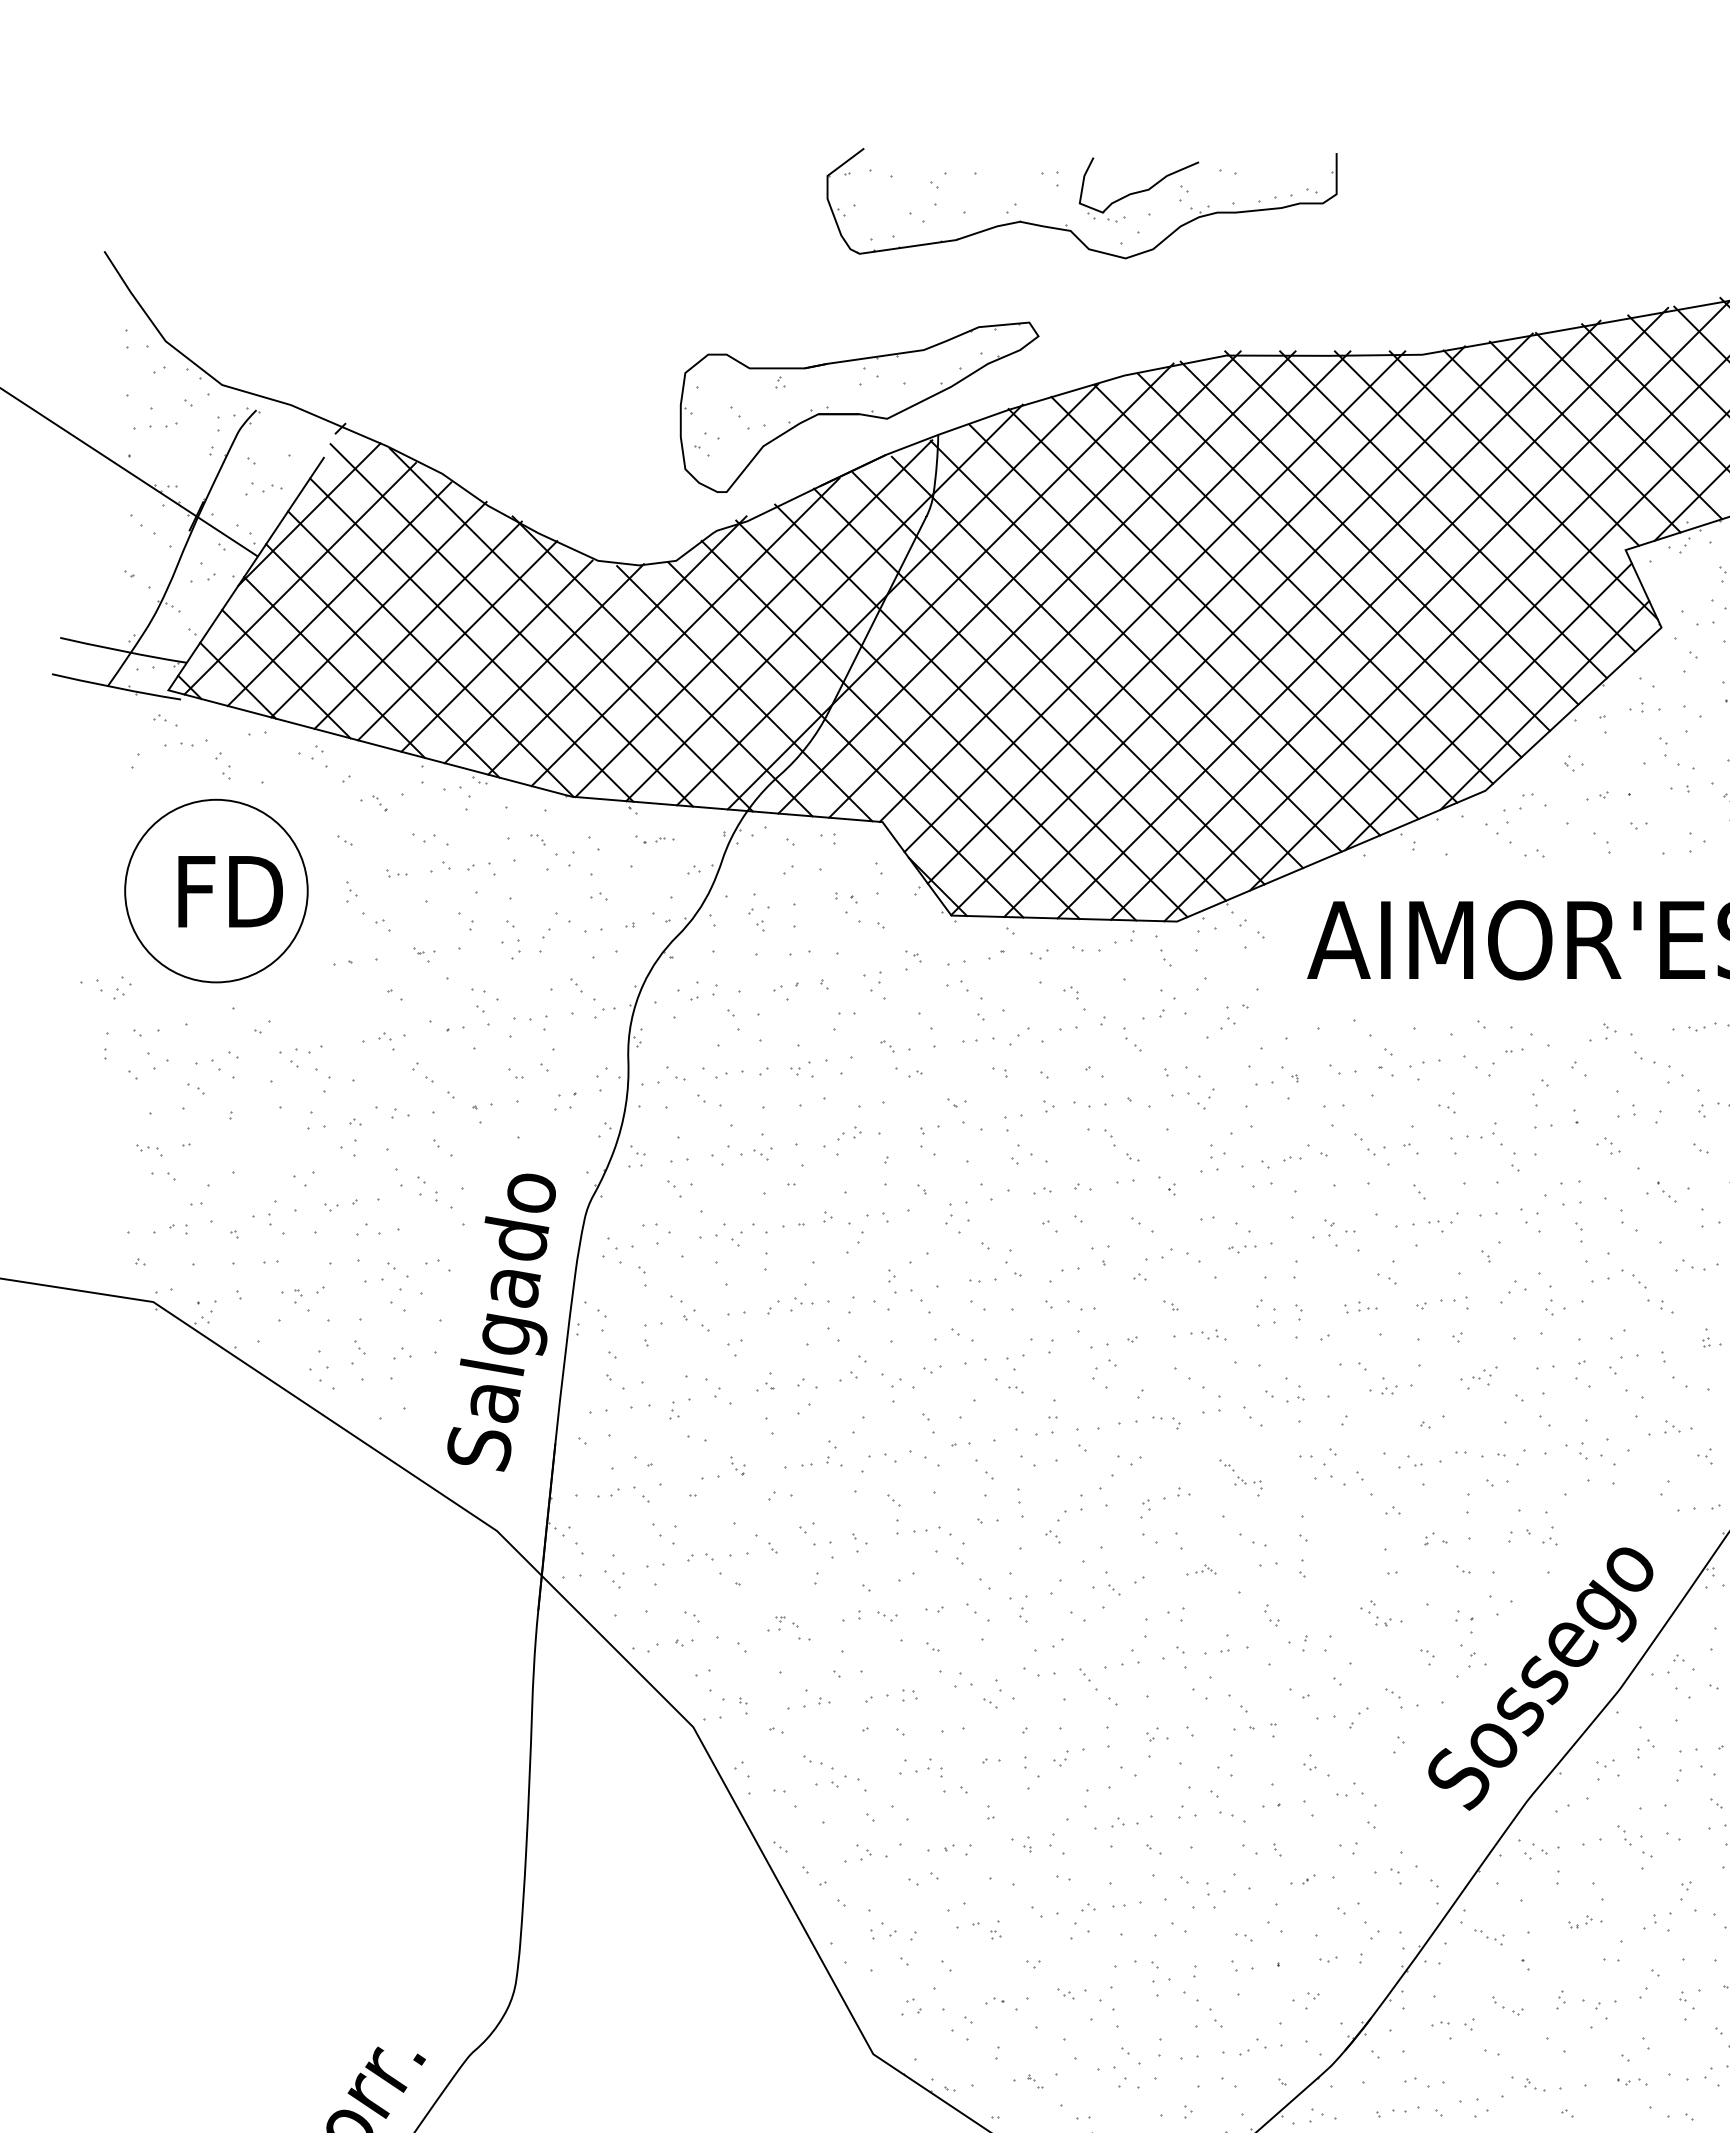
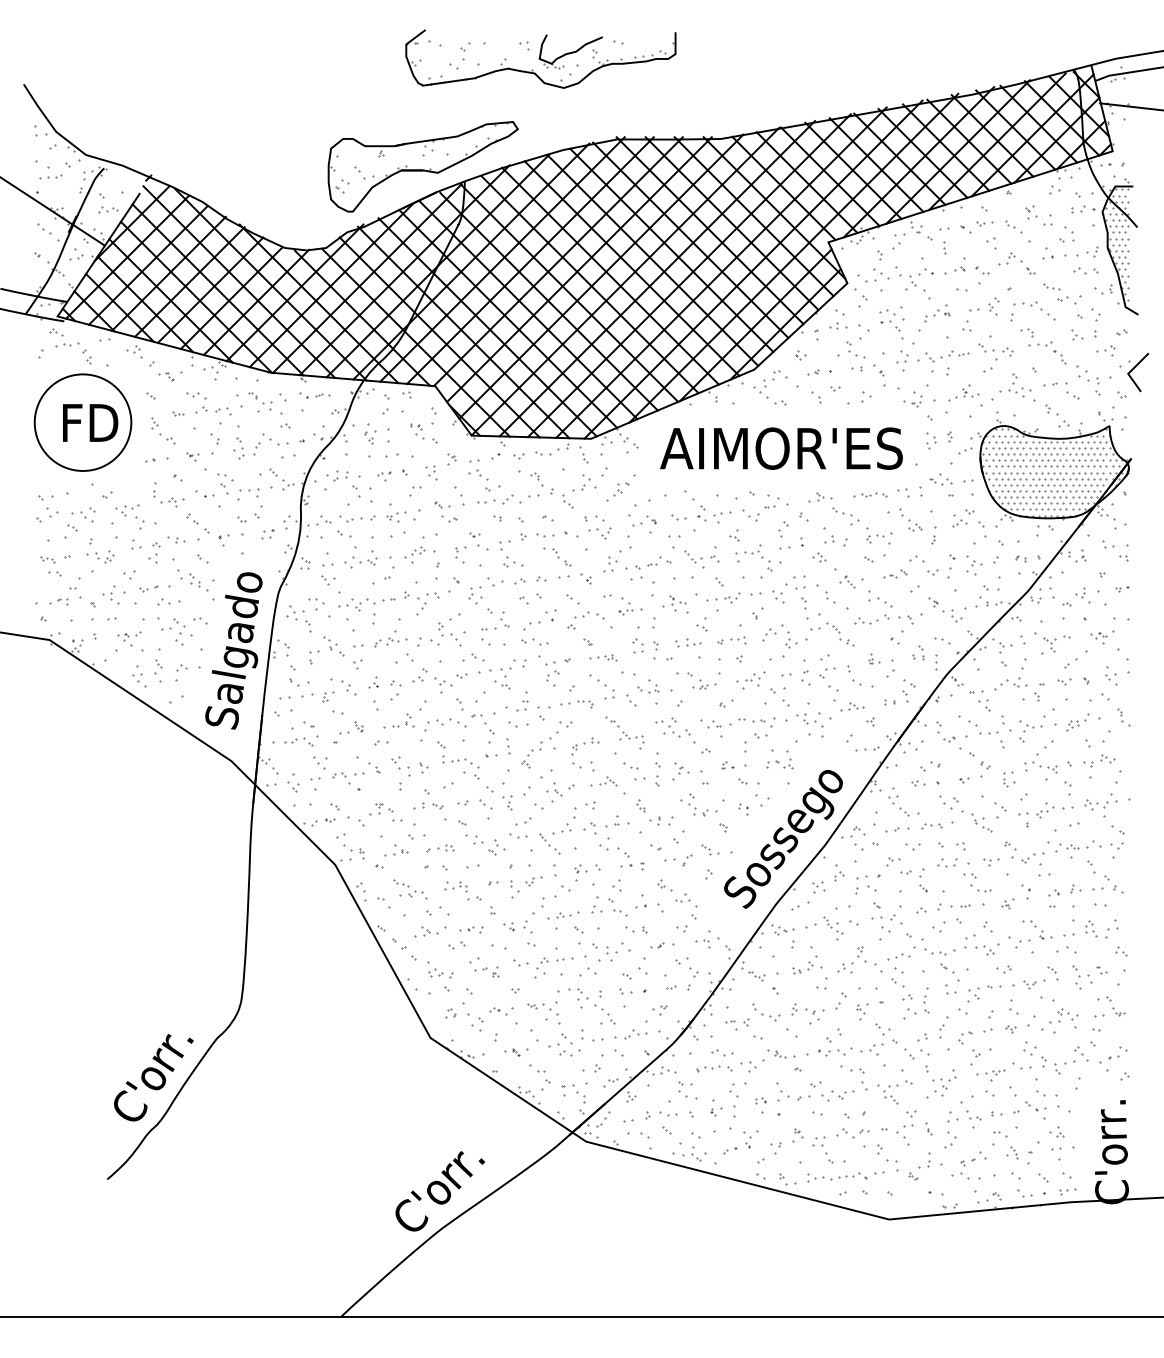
part: (654, 839) -> (314, 395), size x1.43
part: (105, 987) -> (100, 556), moved
part: (105, 1045) -> (154, 489), moved
part: (1361, 1306) -> (688, 642), size x1.43
part: (1478, 1378) -> (750, 680), size x1.43
part: (1240, 1476) -> (624, 732), size x1.67
part: (1200, 1569) -> (603, 781), size x1.67
part: (1379, 1612) -> (698, 804), size x1.67
part: (788, 1628) -> (385, 812), size x1.43
part: (1470, 1662) -> (680, 771), moved
part: (1586, 1921) -> (807, 967), size x1.67
part: (1508, 2006) -> (766, 1012), size x1.67
part: (1631, 2081) -> (831, 1052), size x1.67

